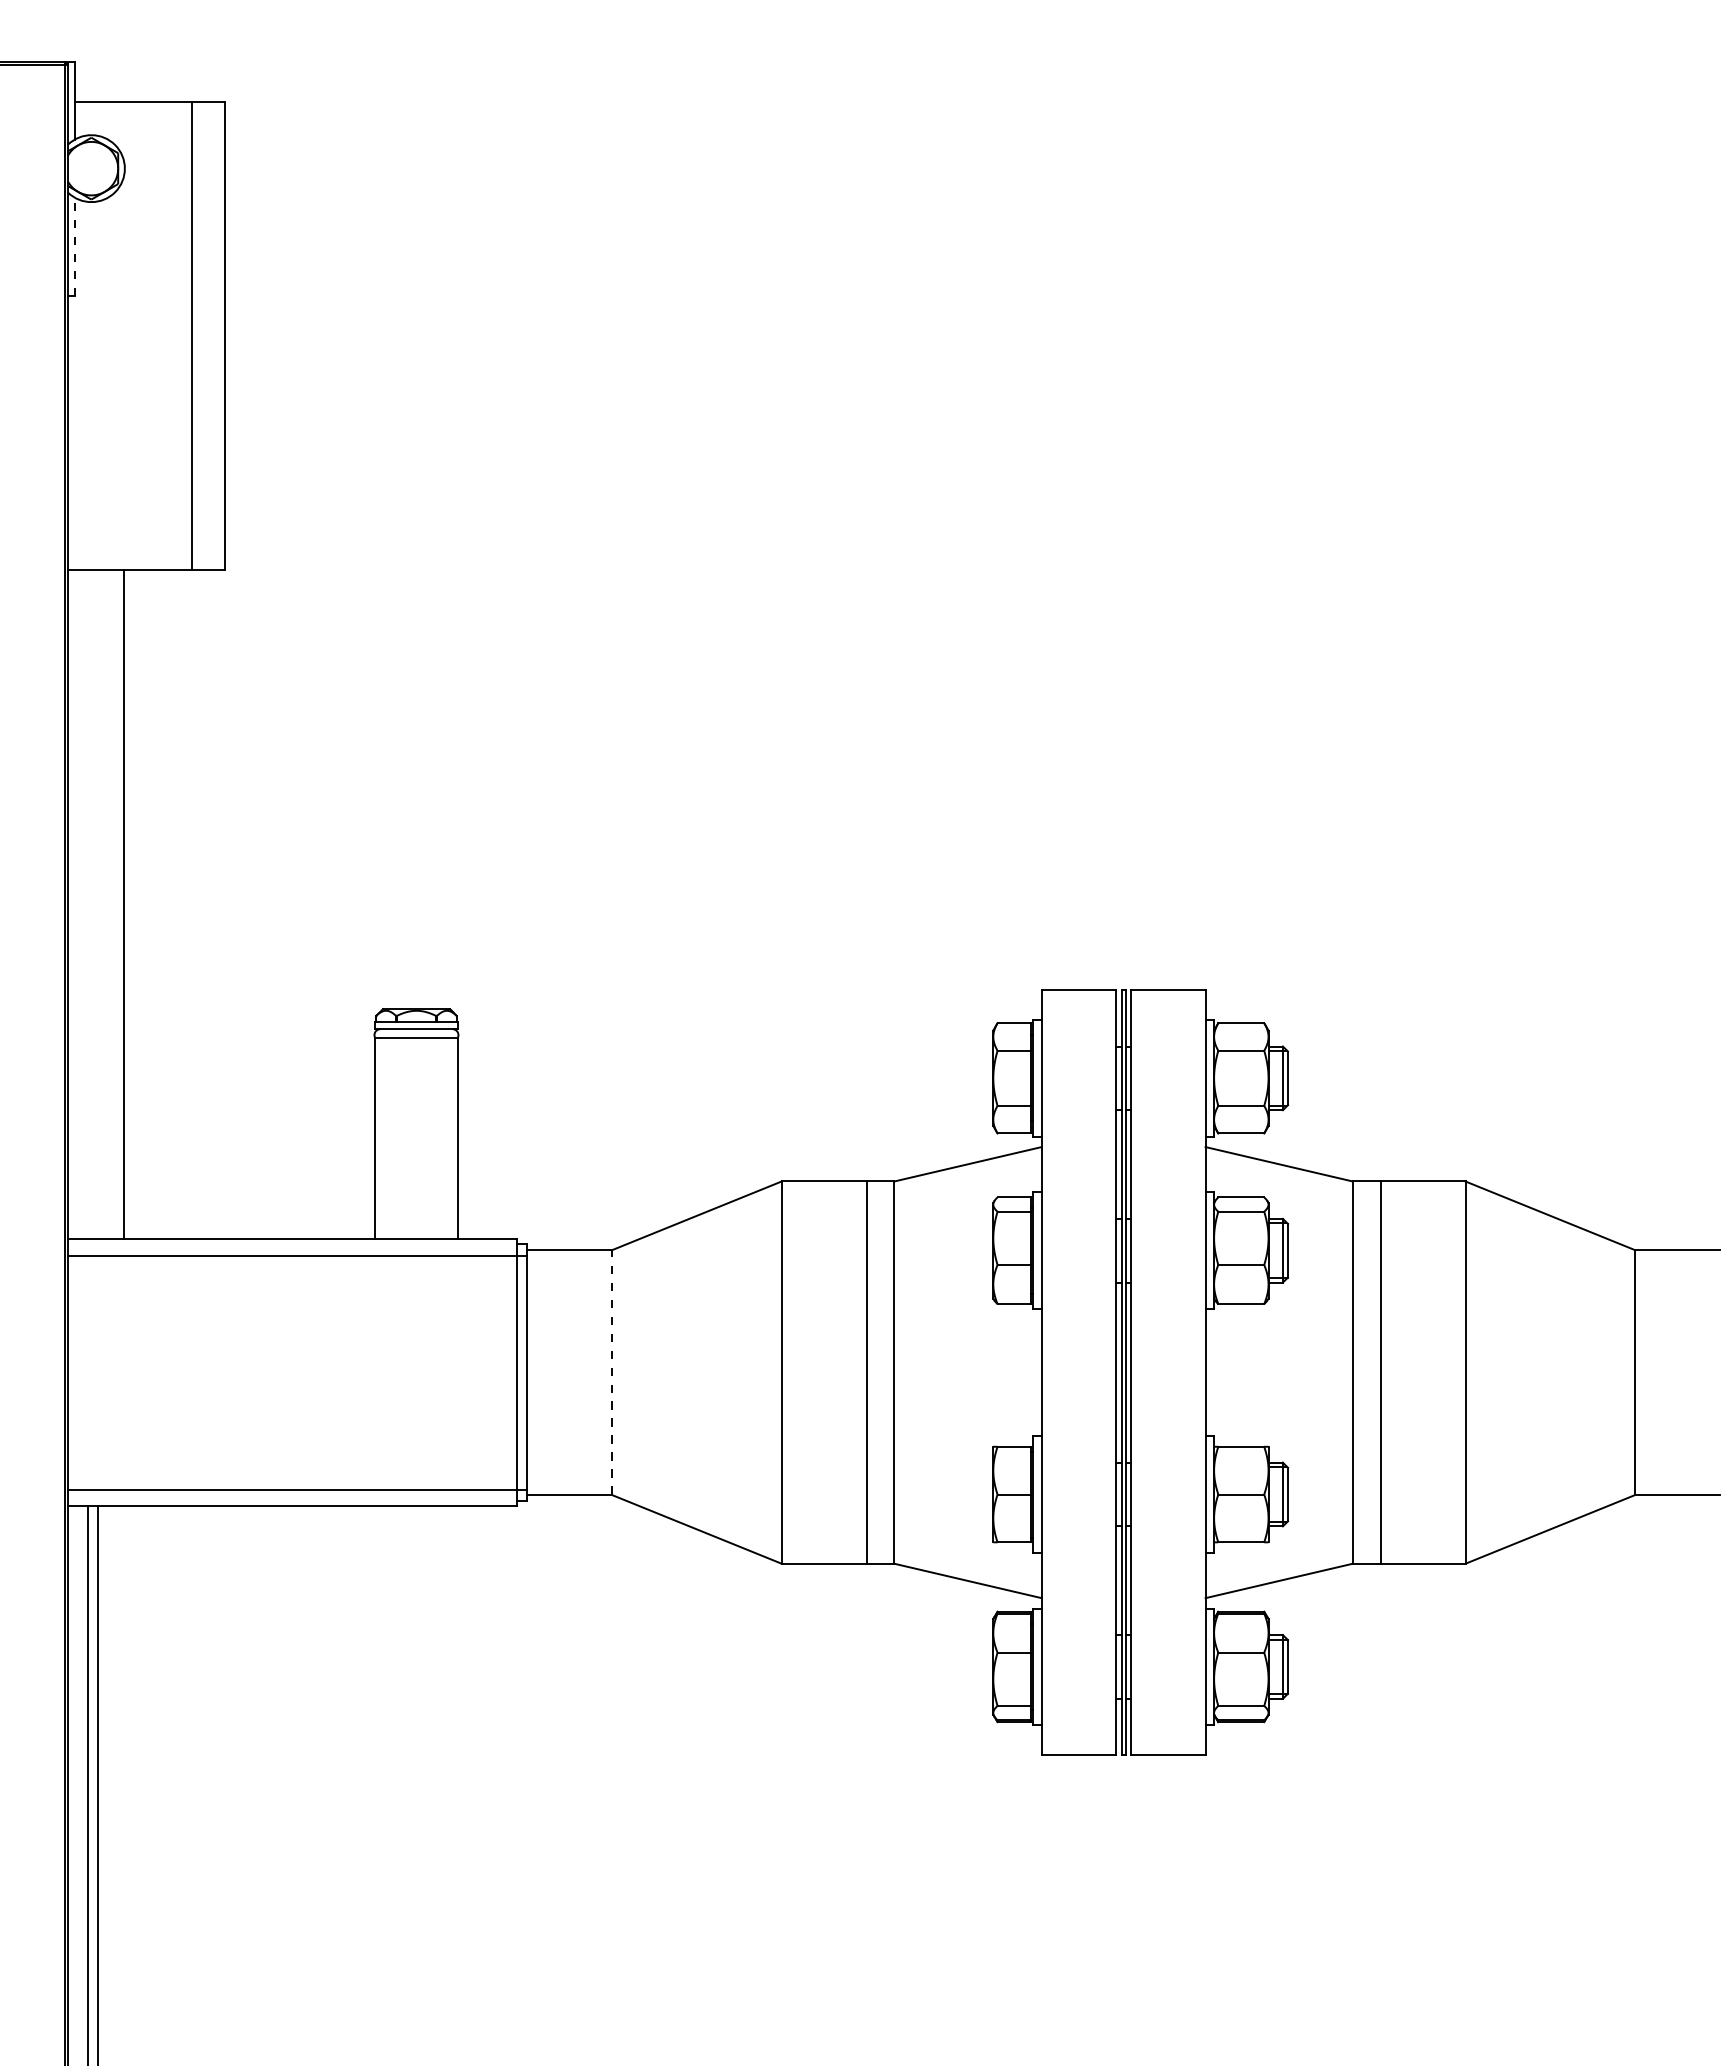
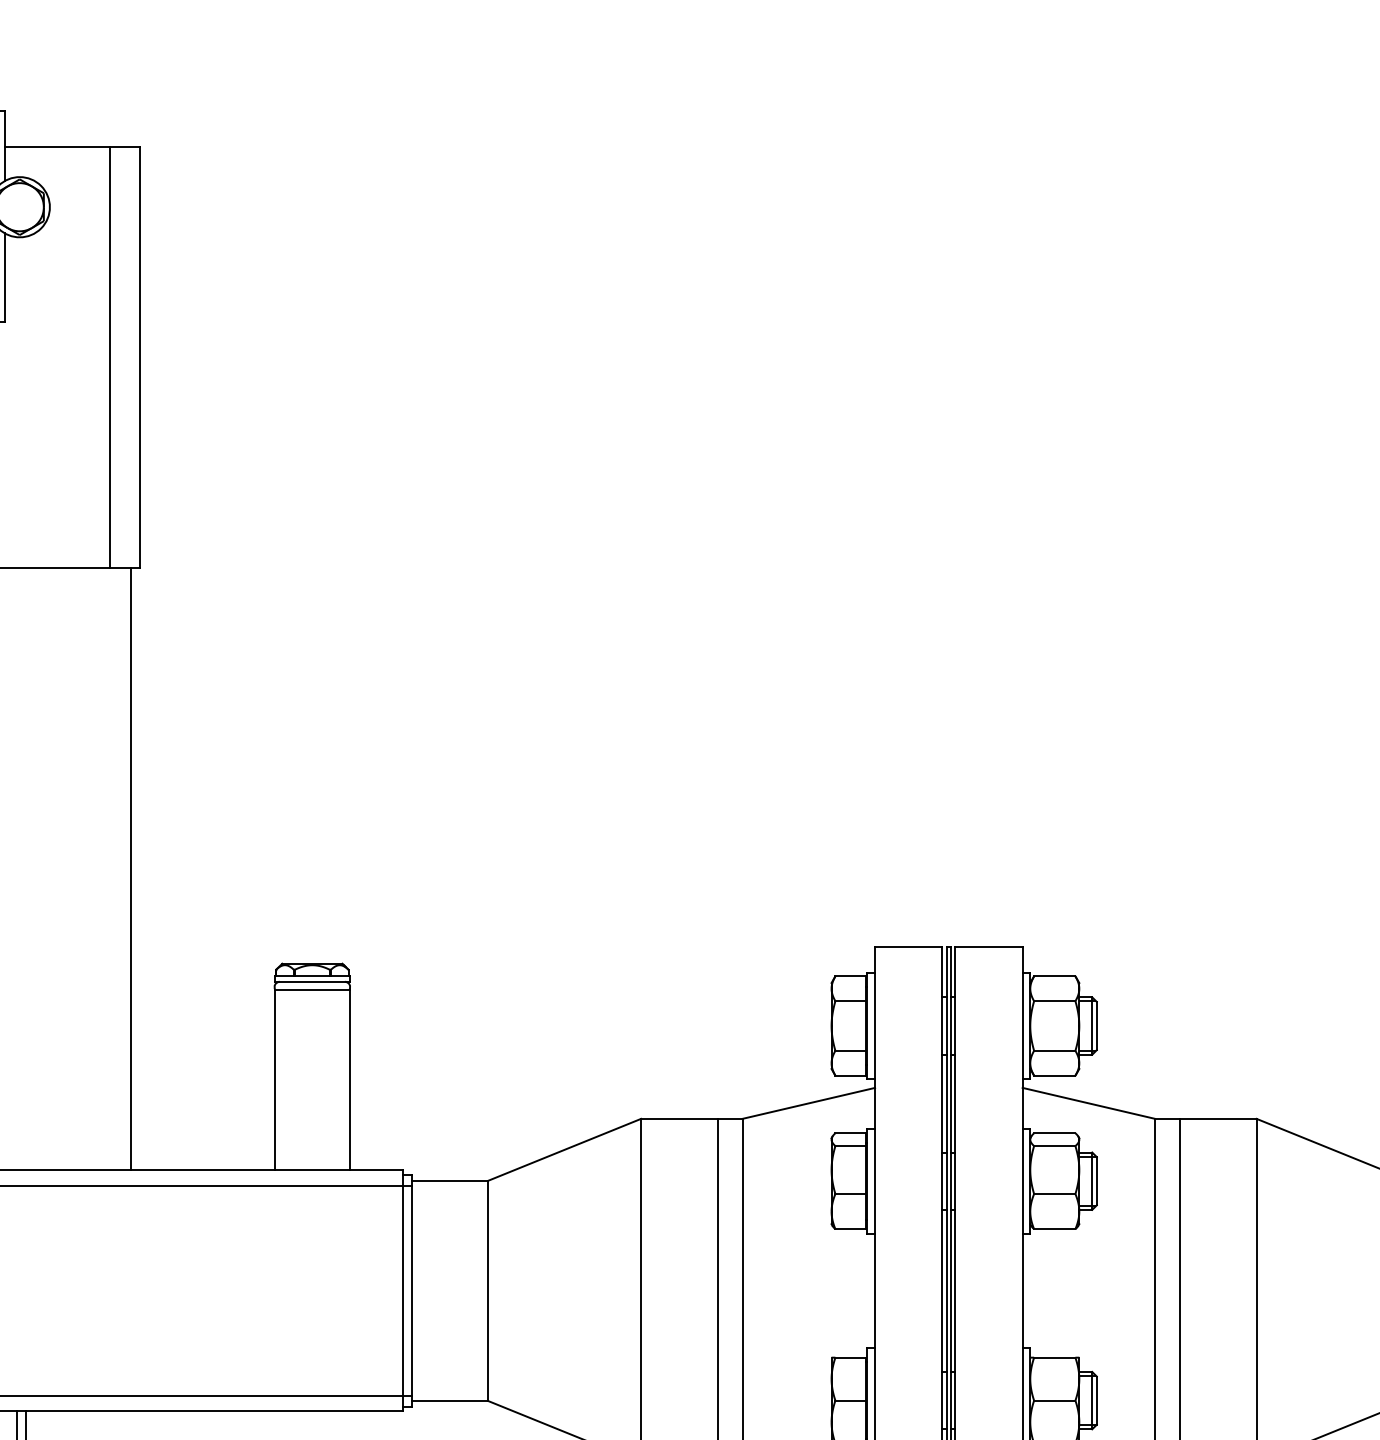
line: (74, 246) -> (4, 277), dashed -> solid
line: (124, 903) -> (131, 868), moved
line: (611, 1372) -> (487, 1290), dashed -> solid

